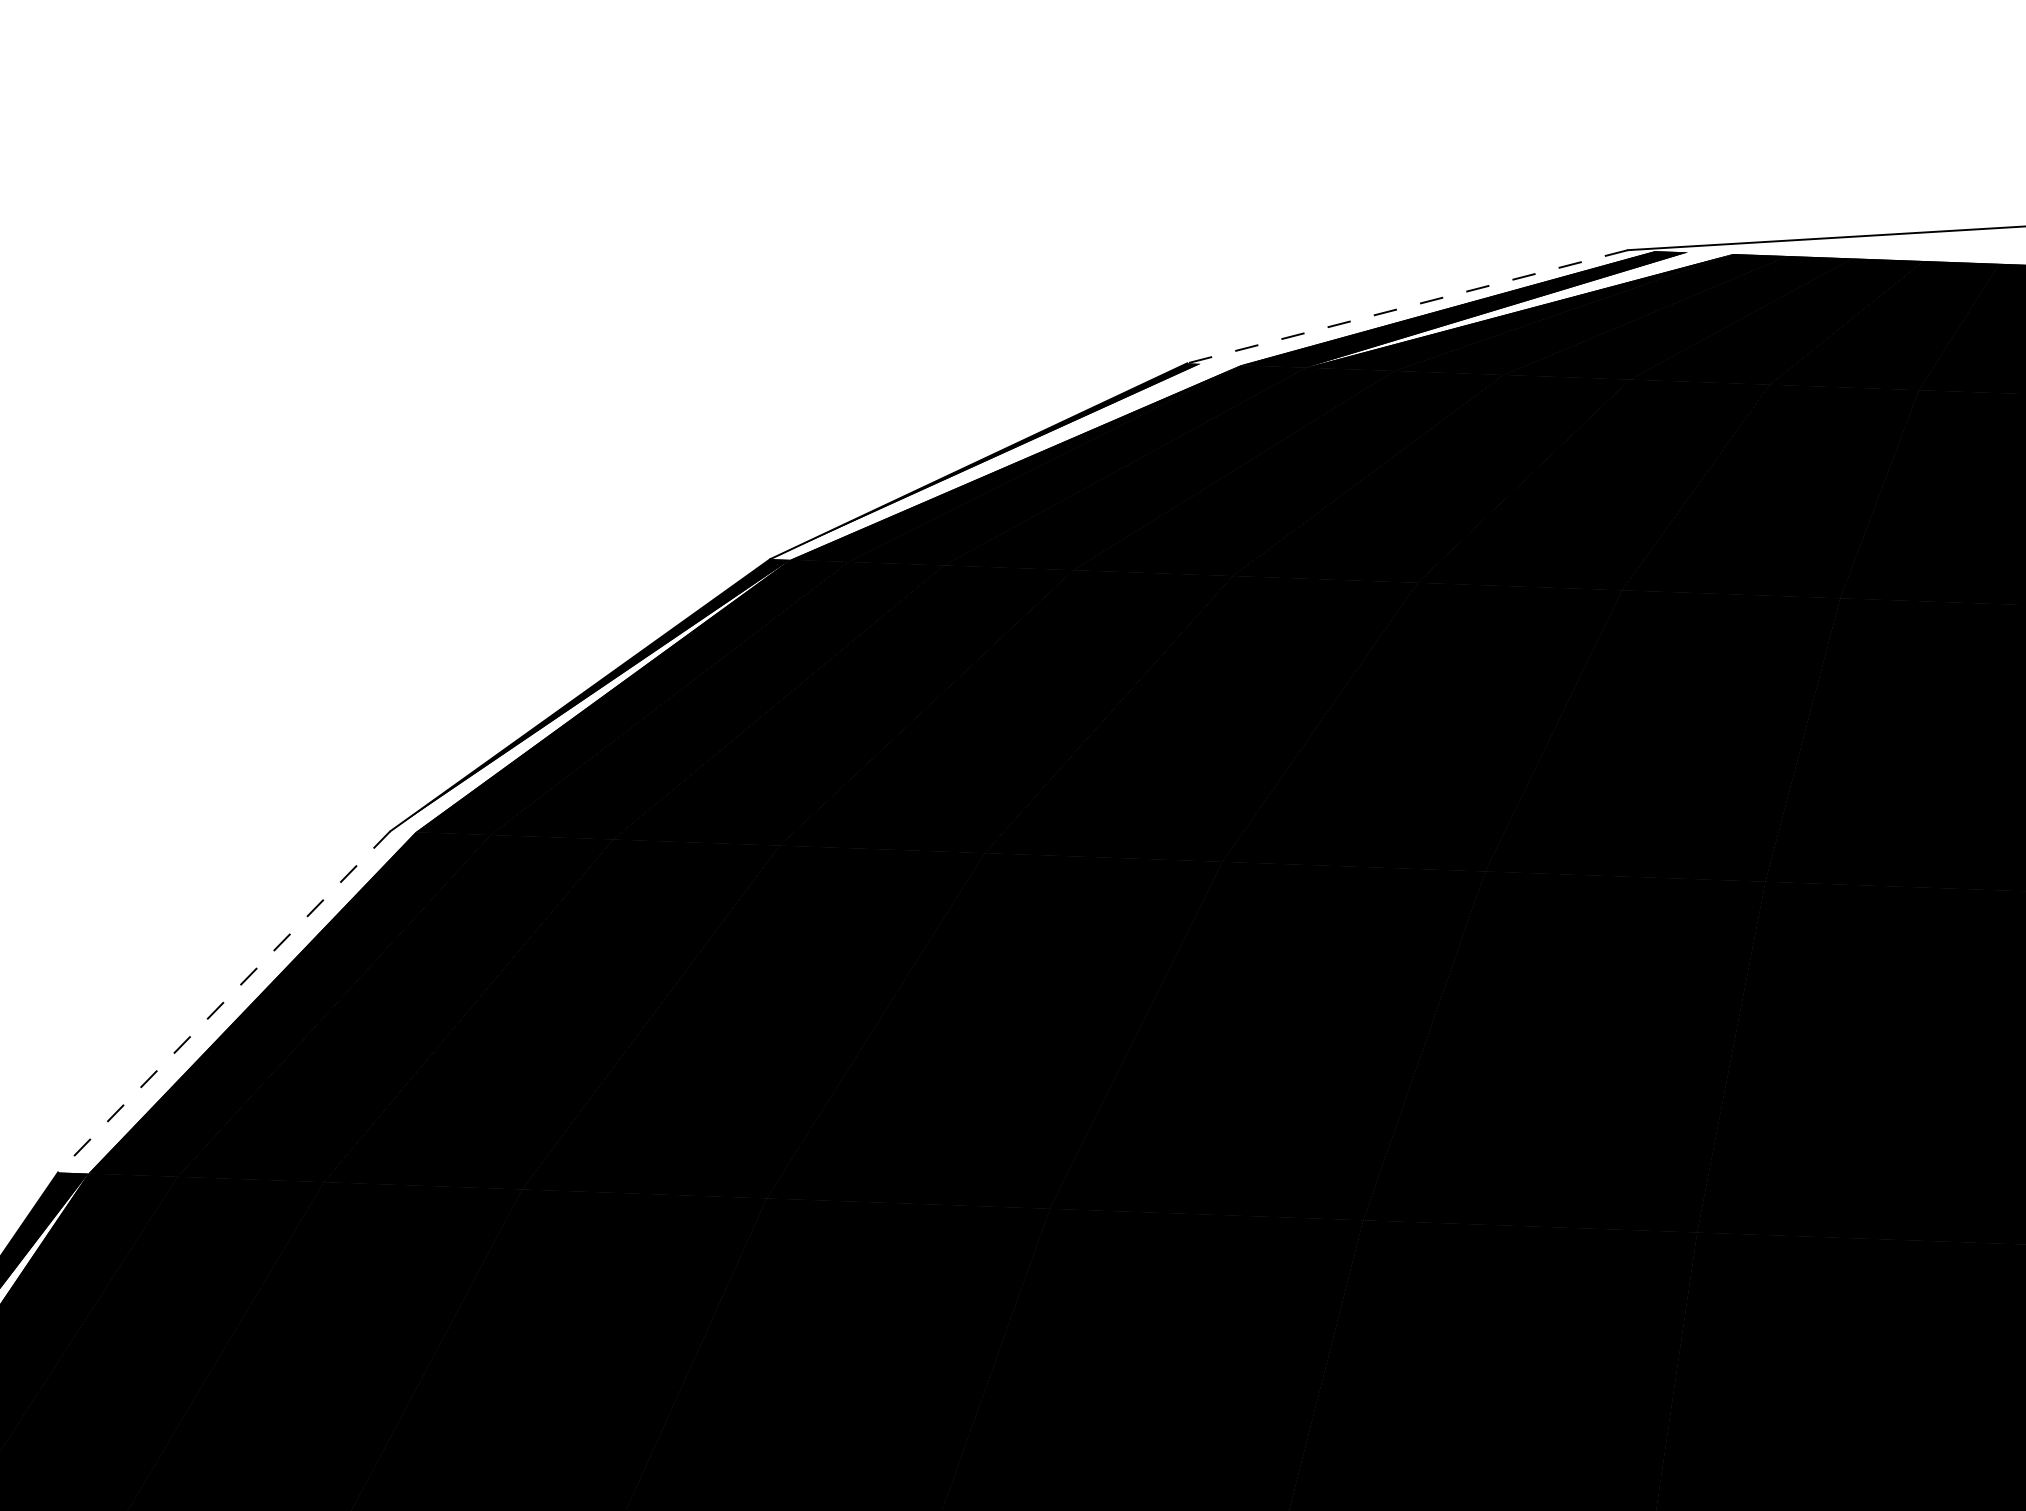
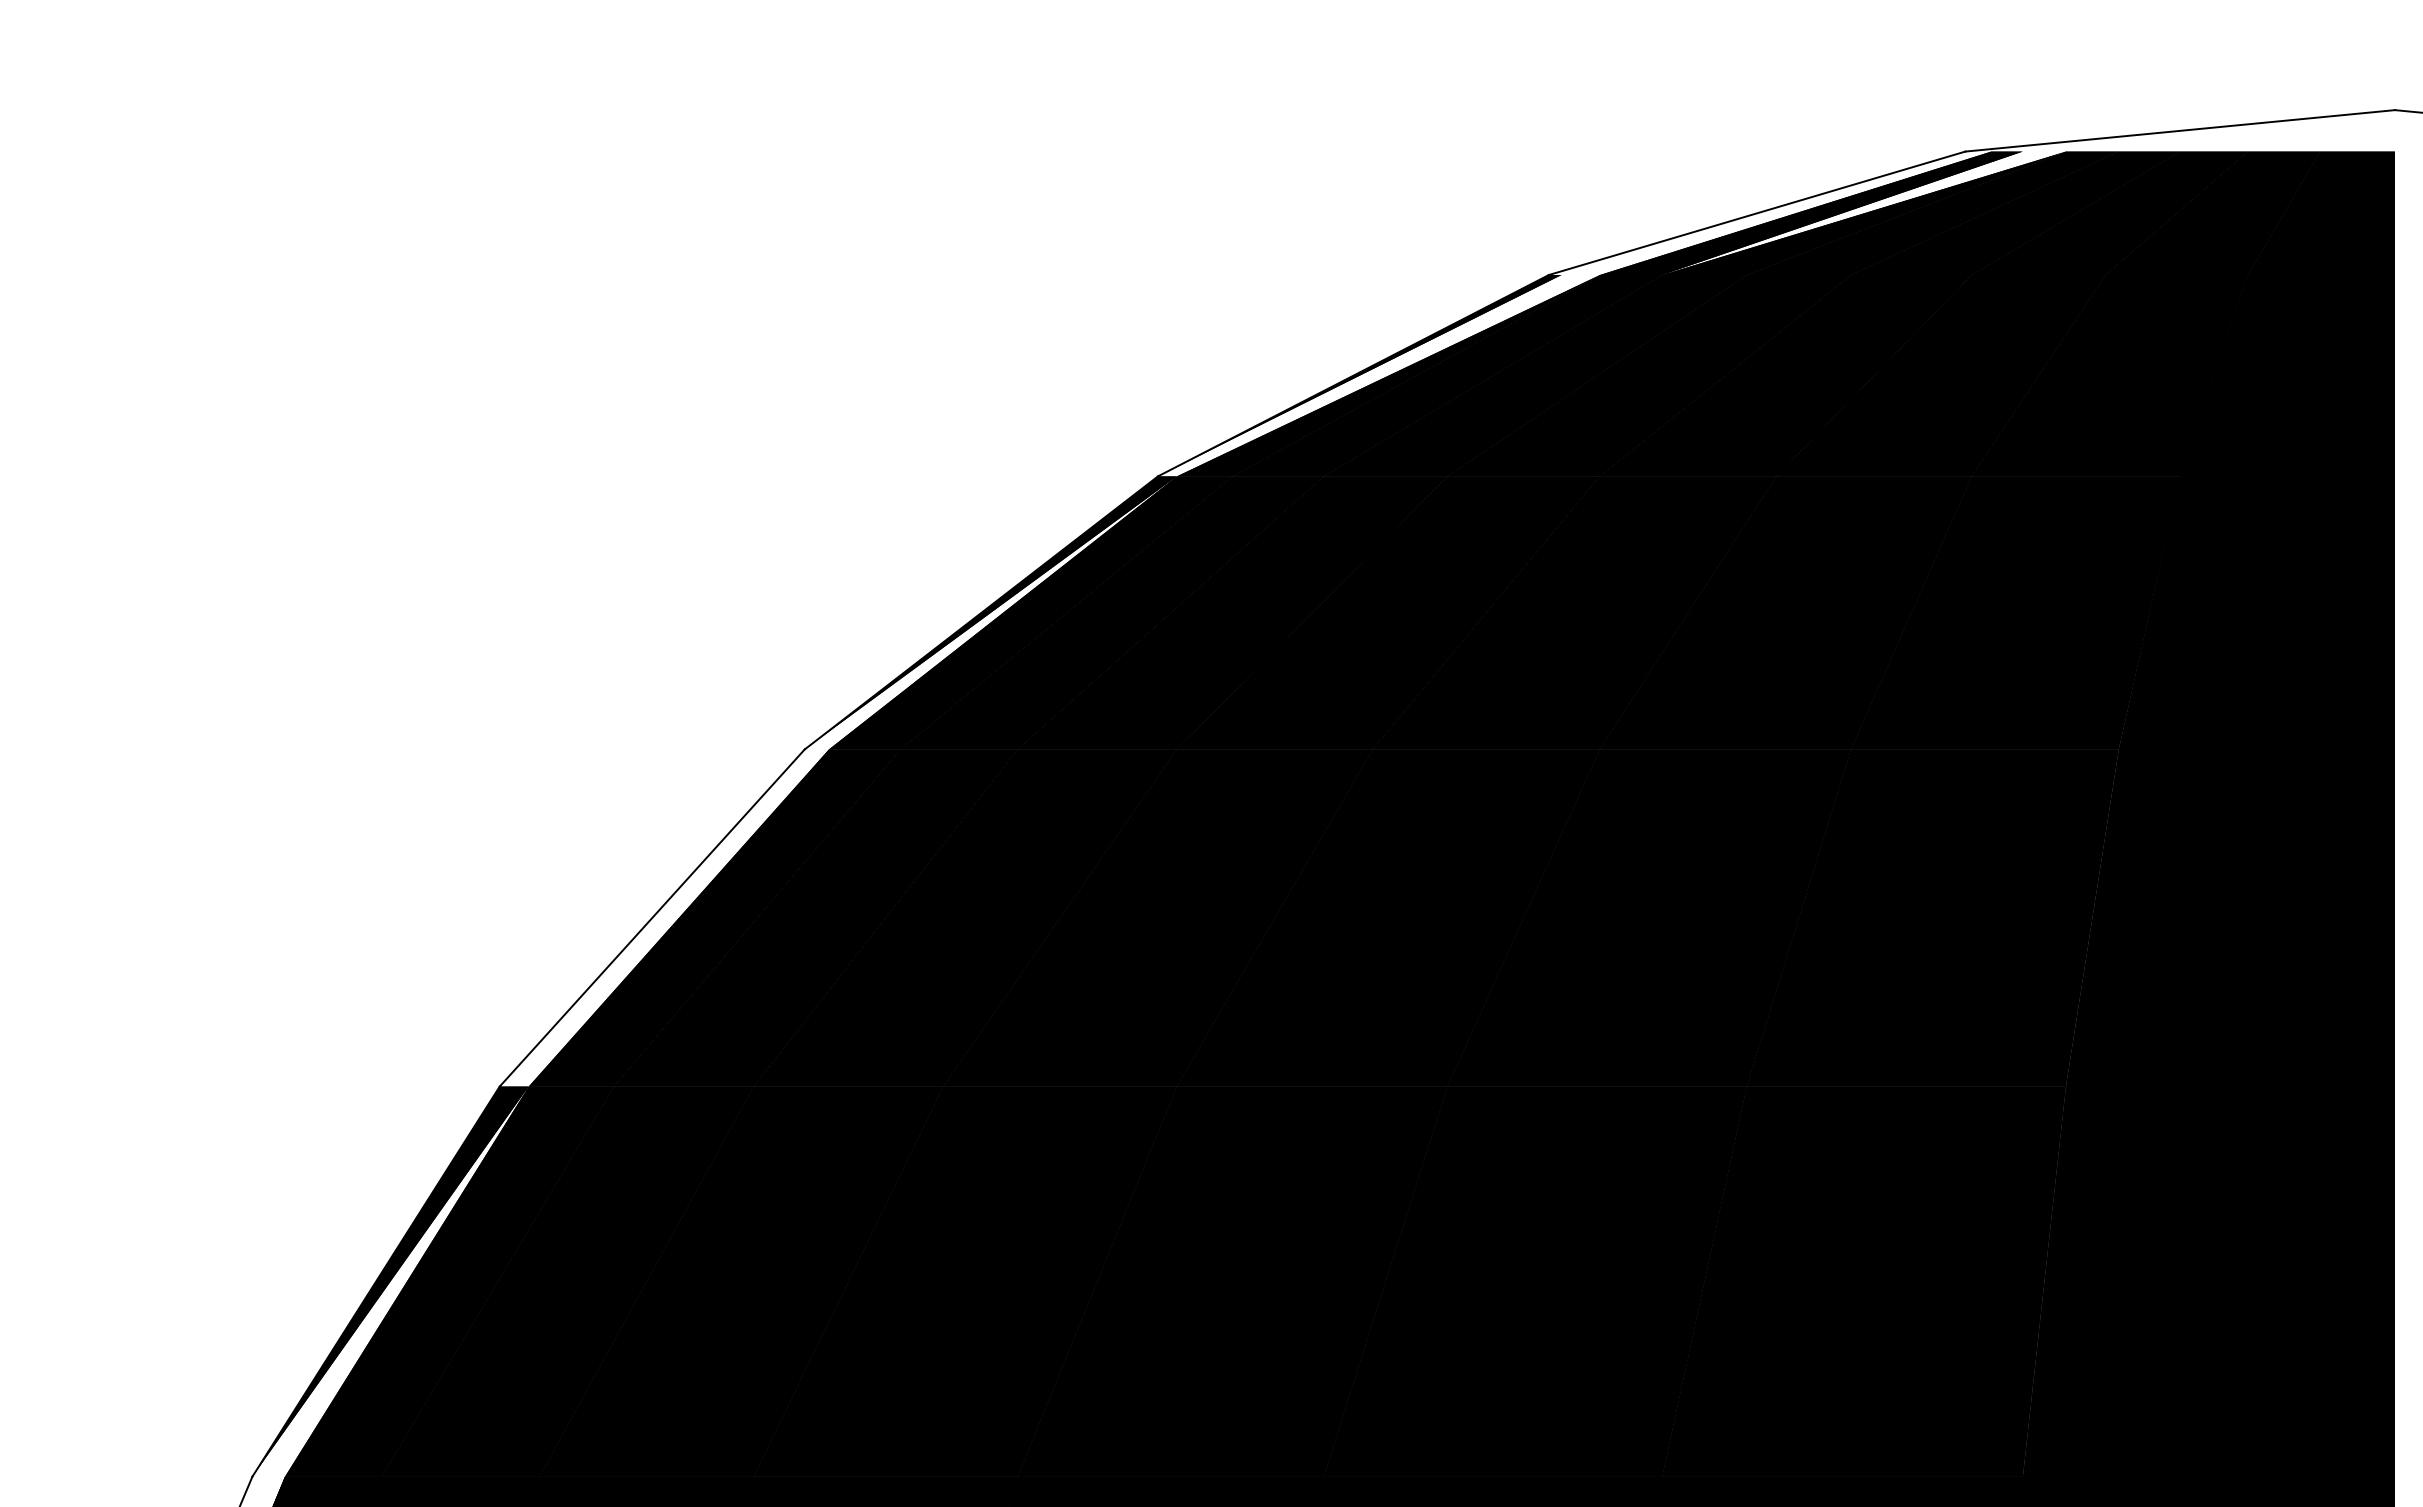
line: (1406, 306) -> (1756, 213), dashed -> solid
line: (223, 1002) -> (651, 918), dashed -> solid

